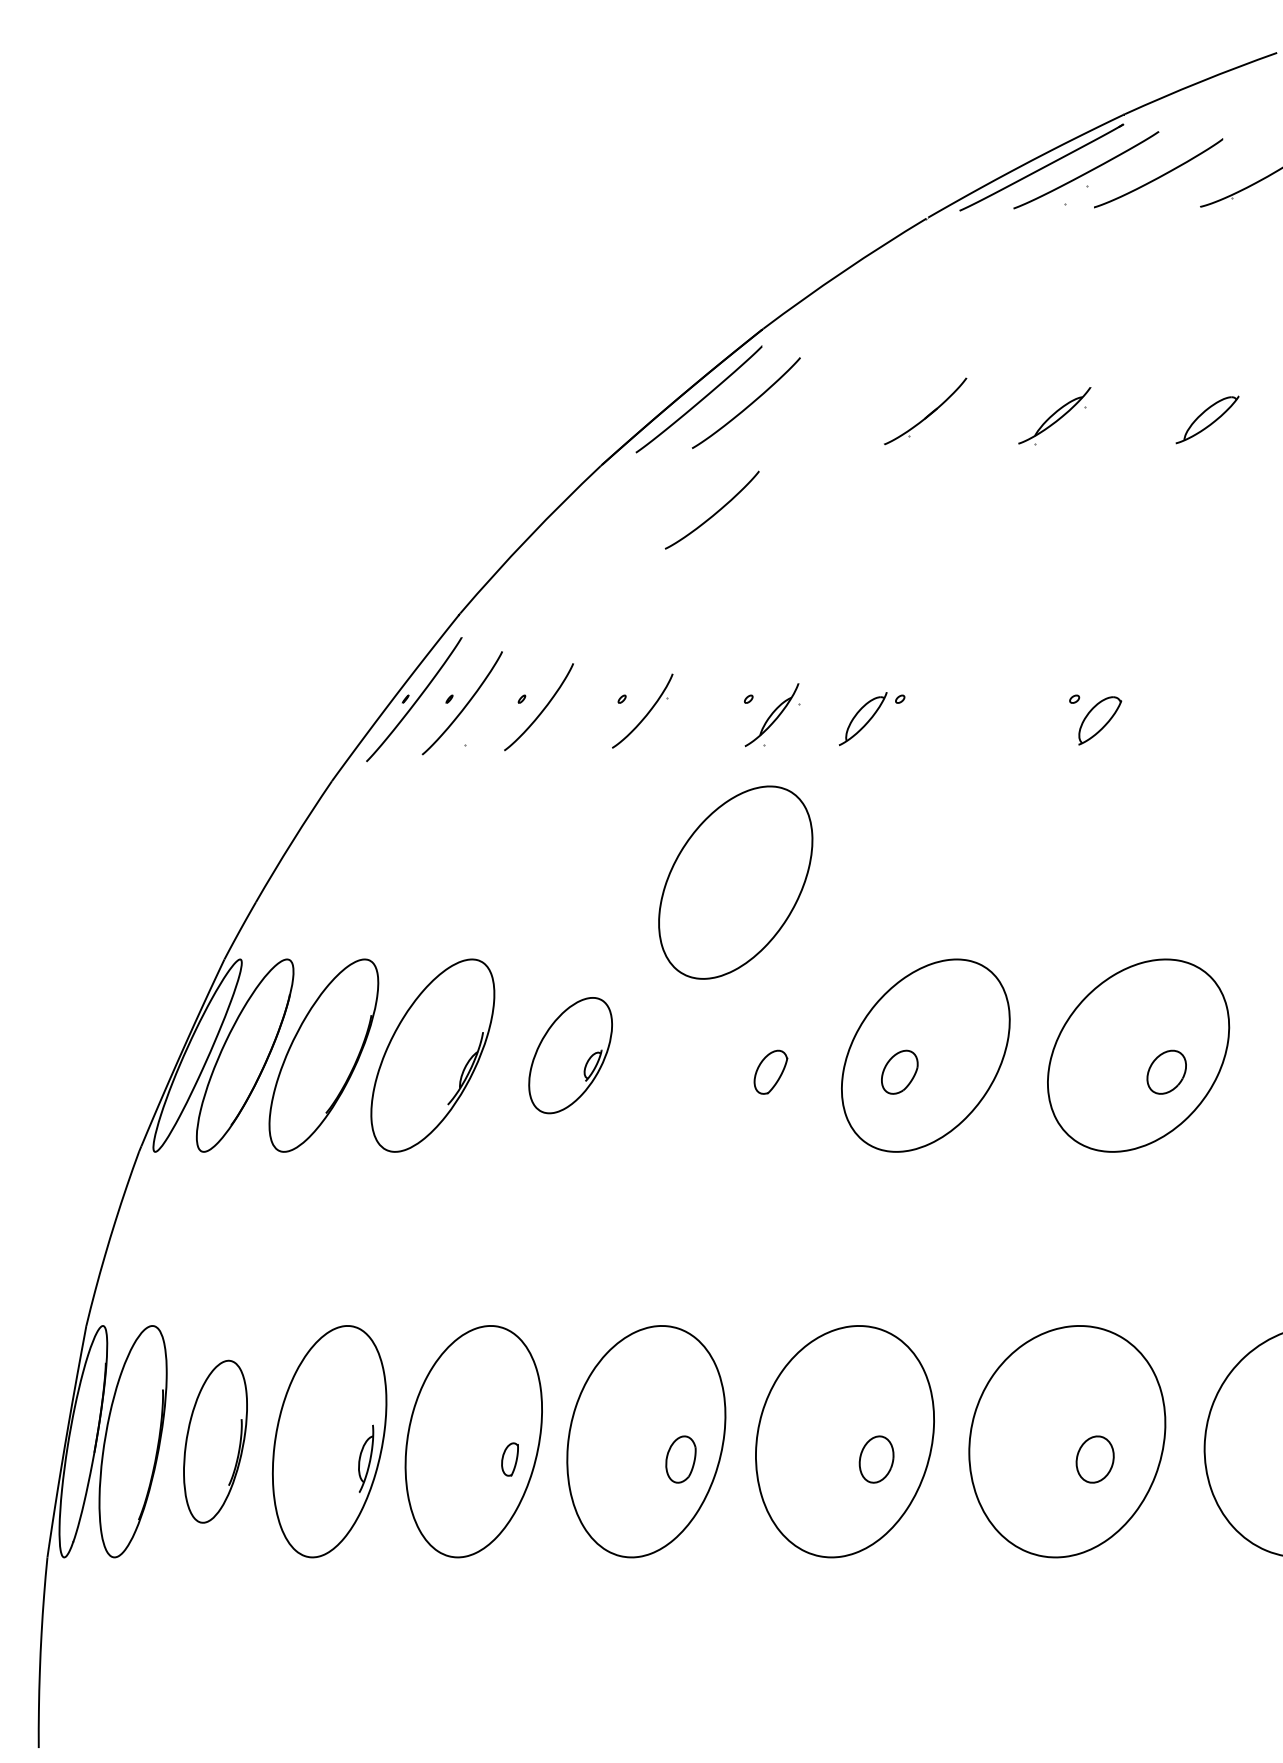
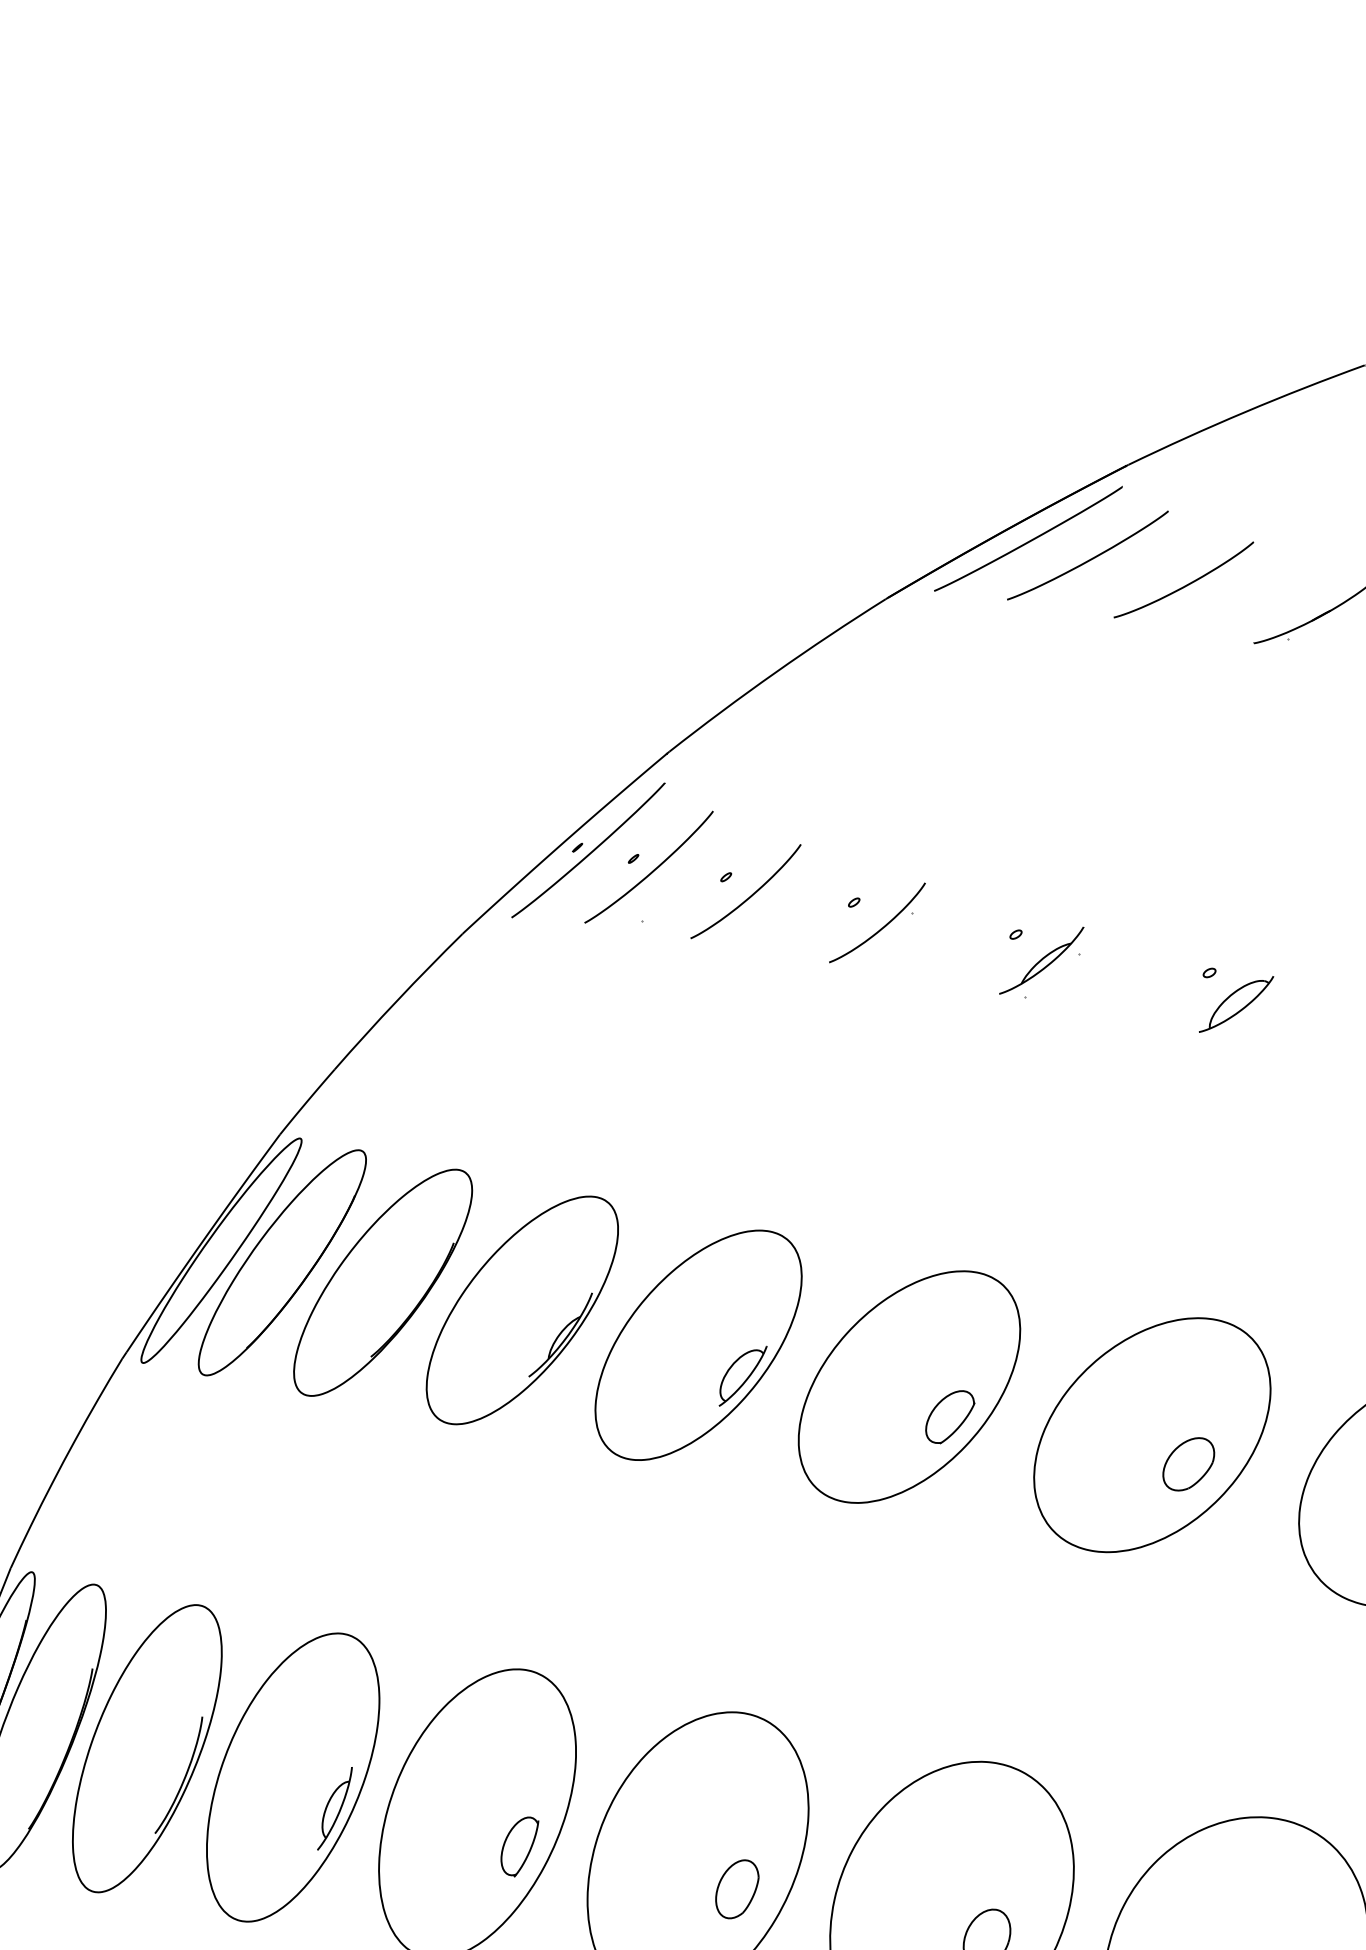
curve: (715, 512) -> (1187, 583), moved
part: (863, 719) -> (1236, 1005), moved
part: (735, 882) -> (908, 1386), moved
part: (570, 1055) -> (698, 1344), size x1.67
part: (899, 1071) -> (1188, 1463), moved
part: (215, 1441) -> (146, 1748), size x1.43
part: (509, 1459) -> (517, 1845), size x1.43

